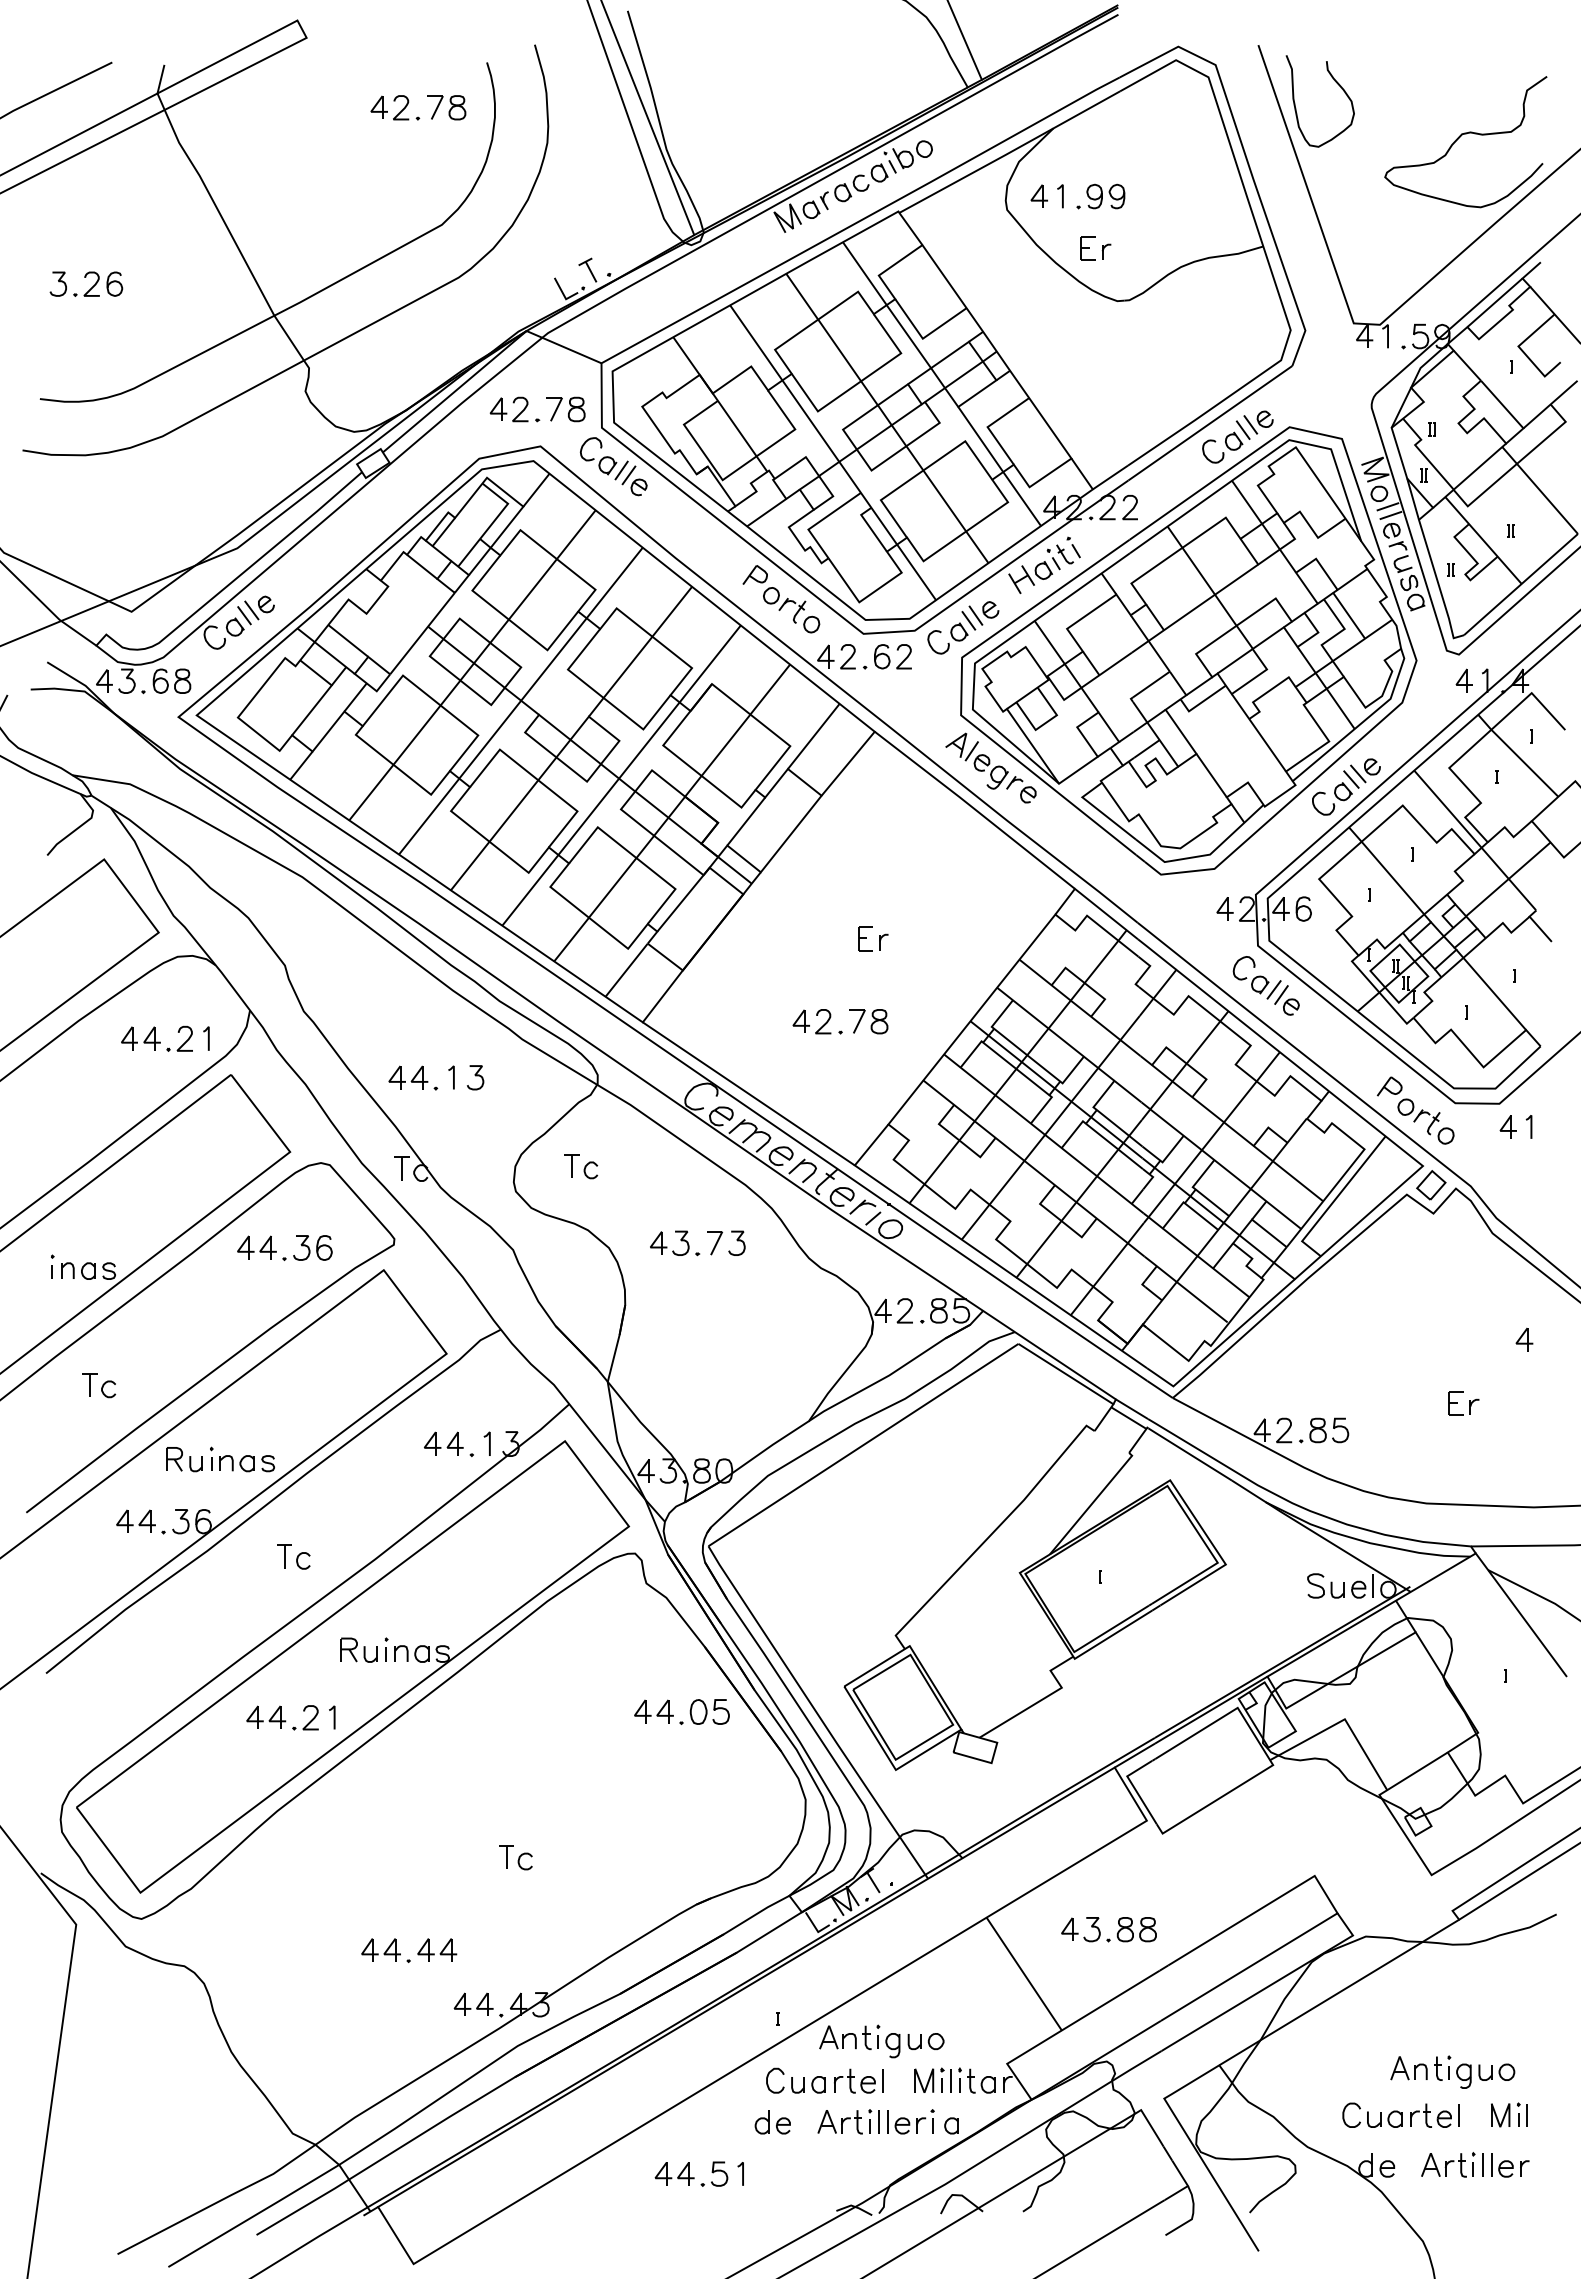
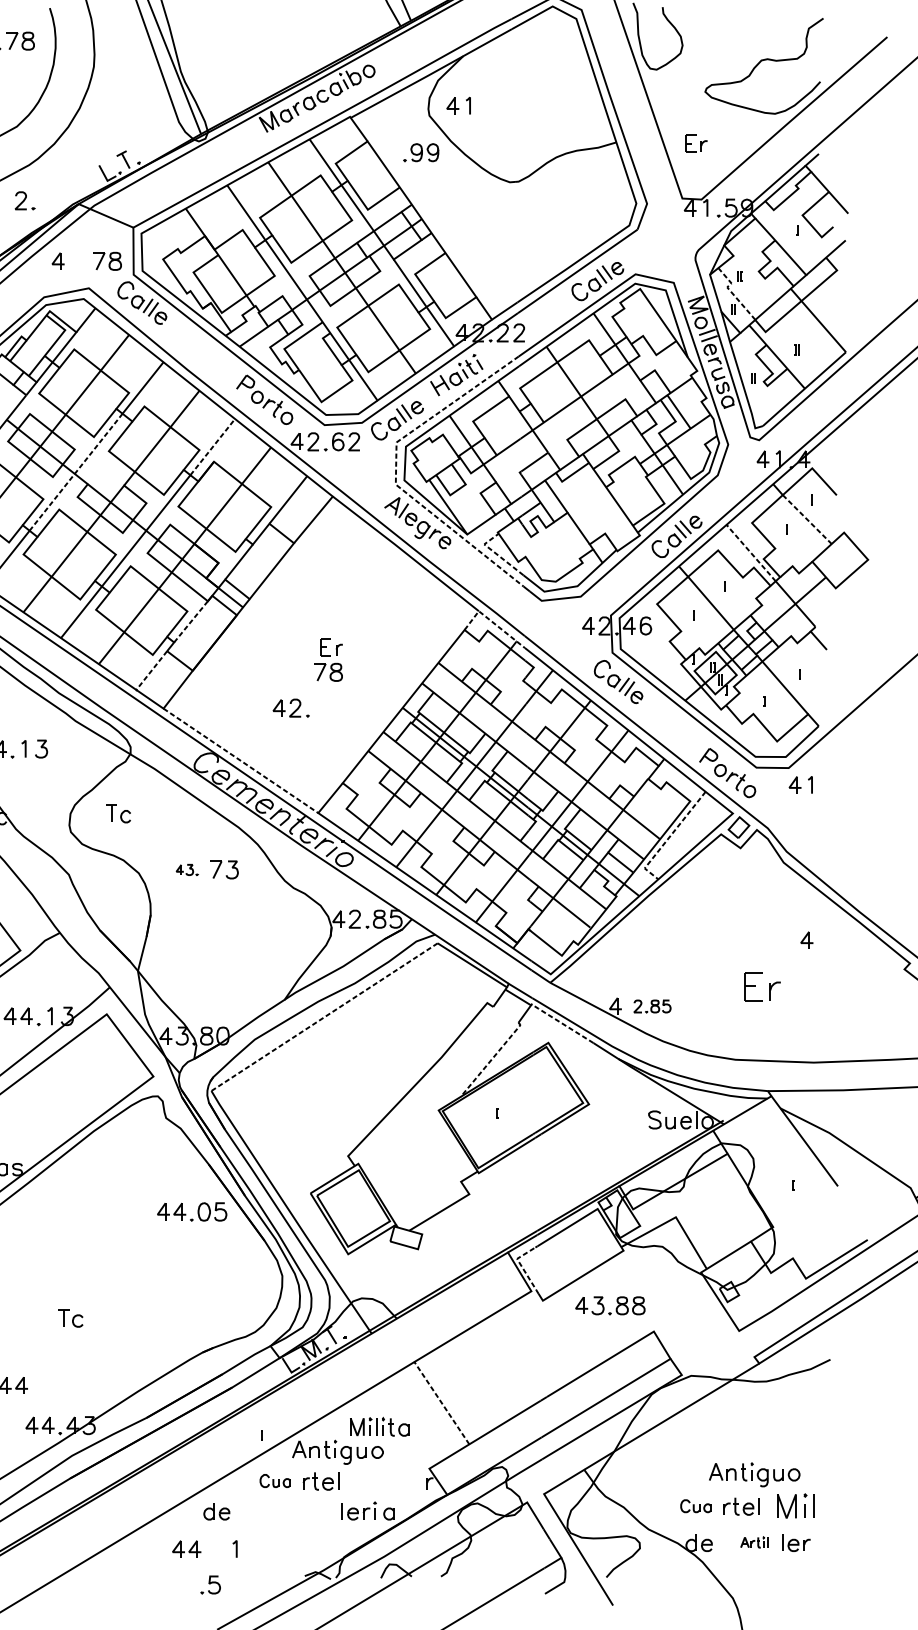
part: (1100, 196) -> (420, 152), moved
part: (1095, 248) -> (696, 143), moved
part: (526, 409) -> (25, 200), moved
line: (1421, 452) -> (731, 292), solid -> dashed
line: (709, 664) -> (212, 447), solid -> dashed
line: (961, 696) -> (396, 470), solid -> dashed
line: (522, 699) -> (75, 473), solid -> dashed
line: (1525, 763) -> (807, 519), solid -> dashed
line: (1447, 808) -> (750, 552), solid -> dashed
line: (1098, 810) -> (496, 554), solid -> dashed
line: (680, 903) -> (191, 621), solid -> dashed
line: (1094, 904) -> (493, 622), solid -> dashed
line: (626, 971) -> (151, 671), solid -> dashed
part: (868, 1021) -> (328, 672), moved
line: (748, 1093) -> (240, 760), solid -> dashed
line: (1336, 1198) -> (669, 837), solid -> dashed
part: (675, 1243) -> (187, 870), size x0.6
part: (1463, 1403) -> (762, 986), size x1.6
part: (1312, 1430) -> (652, 1006), size x0.7
line: (863, 1445) -> (324, 1017), solid -> dashed
line: (1188, 1453) -> (561, 1023), solid -> dashed
line: (1092, 1503) -> (491, 1059), solid -> dashed
line: (1134, 1788) -> (522, 1267), solid -> dashed
part: (1100, 1930) -> (604, 1306), moved
line: (1023, 1973) -> (441, 1402), solid -> dashed
part: (795, 2080) -> (274, 1480), size x0.7
part: (954, 2080) -> (379, 1426), moved
part: (1372, 2114) -> (696, 1505), size x0.7
part: (1509, 2114) -> (796, 1505), size x1.4
part: (848, 2121) -> (313, 1510), removed
part: (772, 2122) -> (216, 1511), moved
part: (1452, 2164) -> (754, 1542), size x0.6
part: (714, 2173) -> (210, 1584), moved

